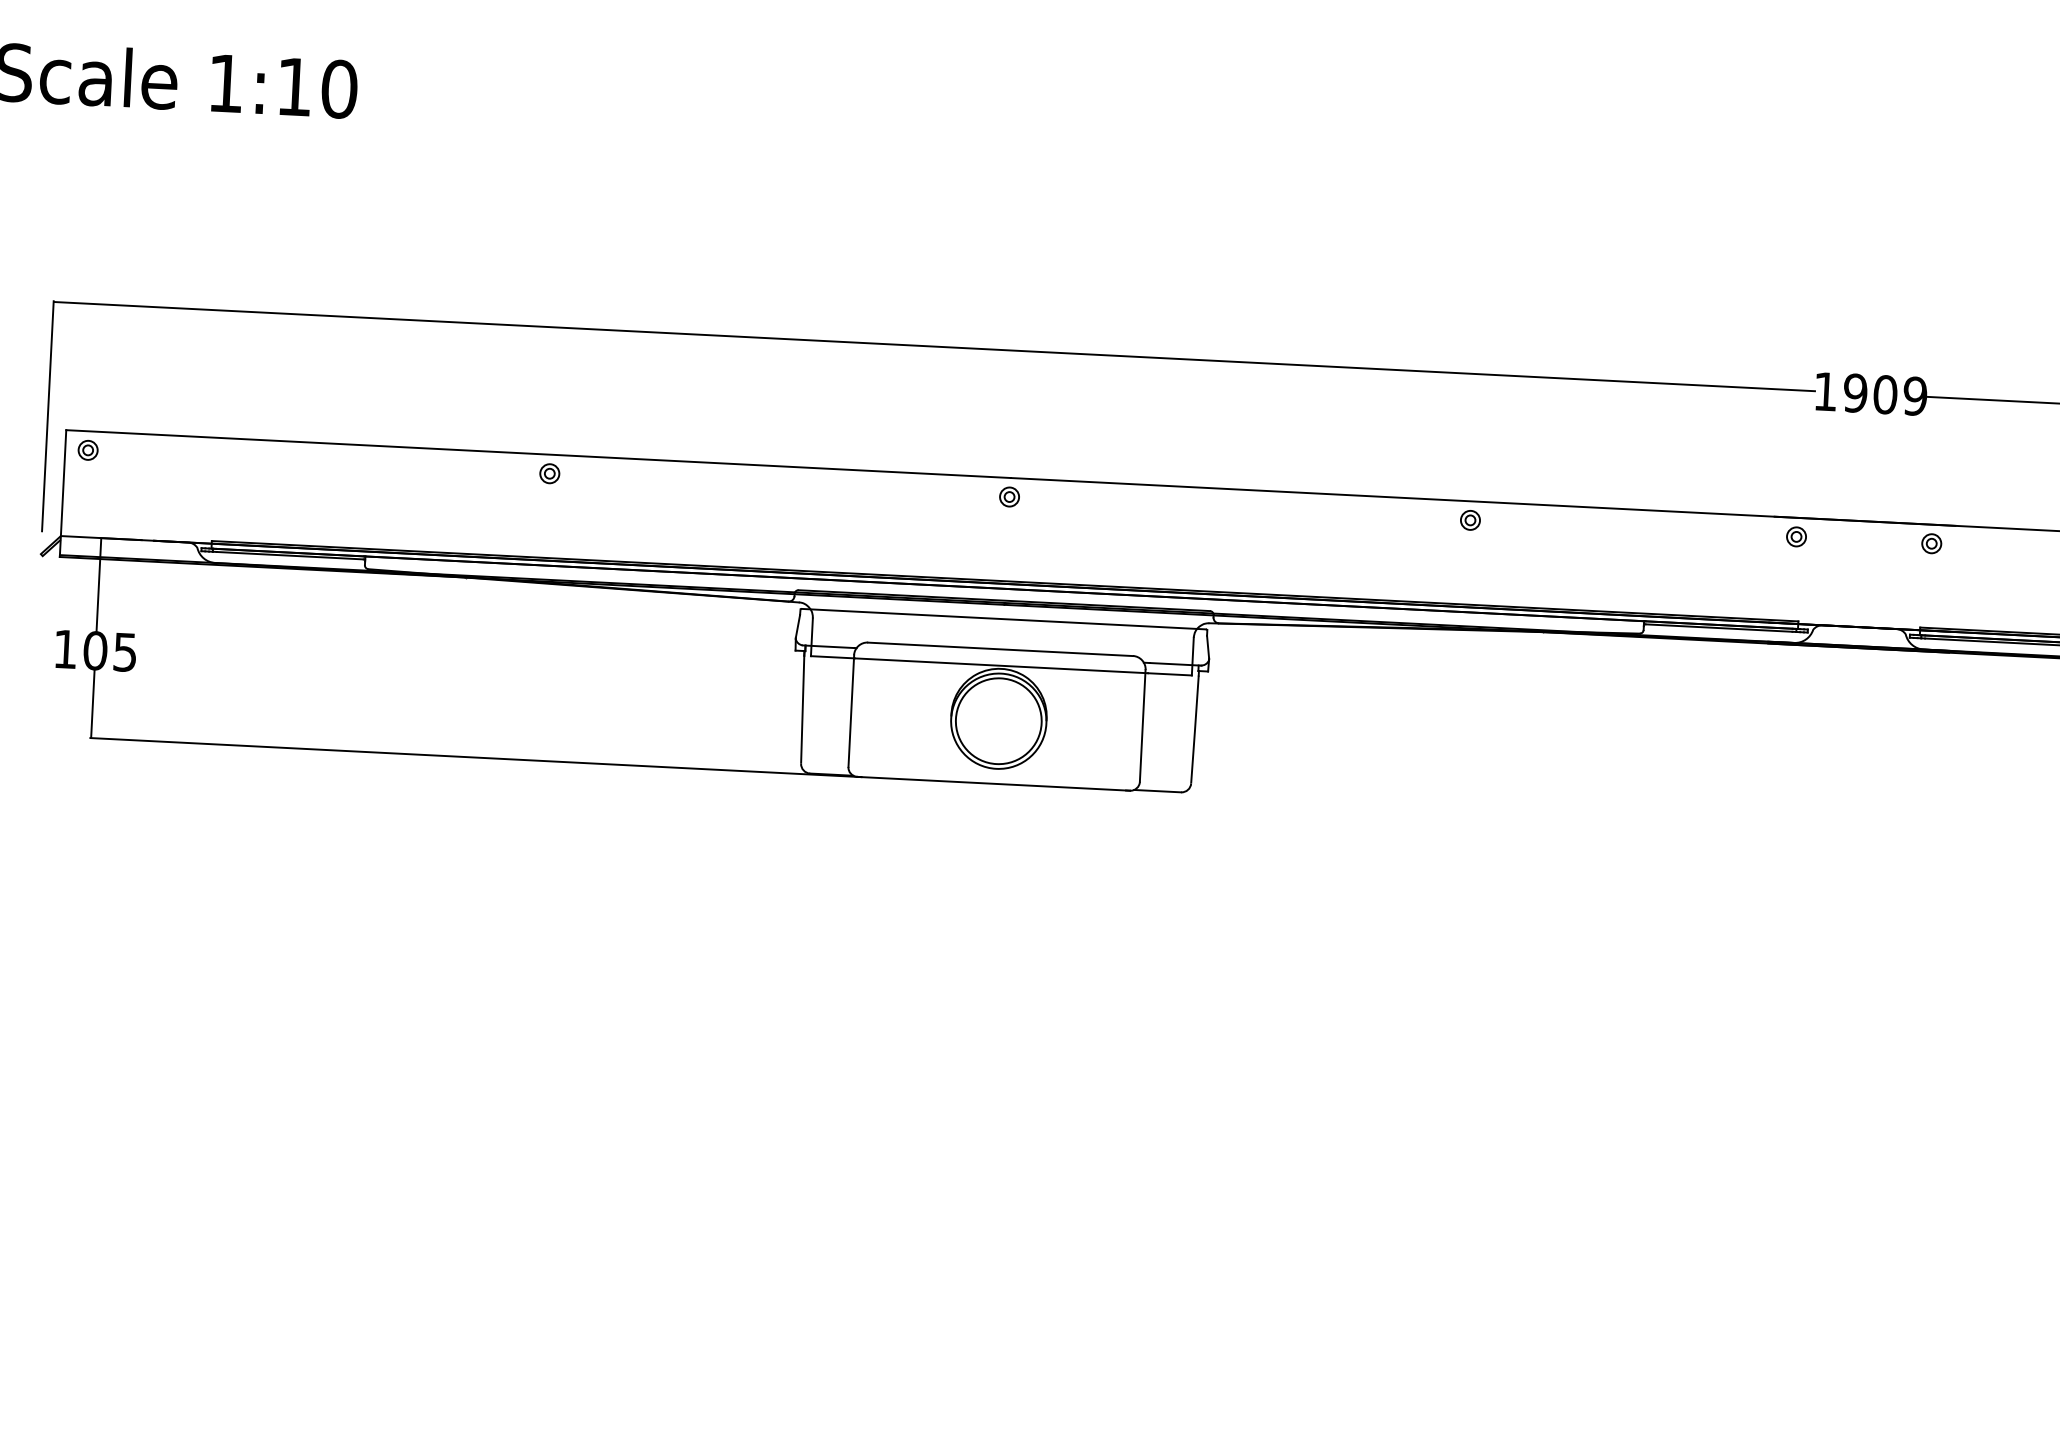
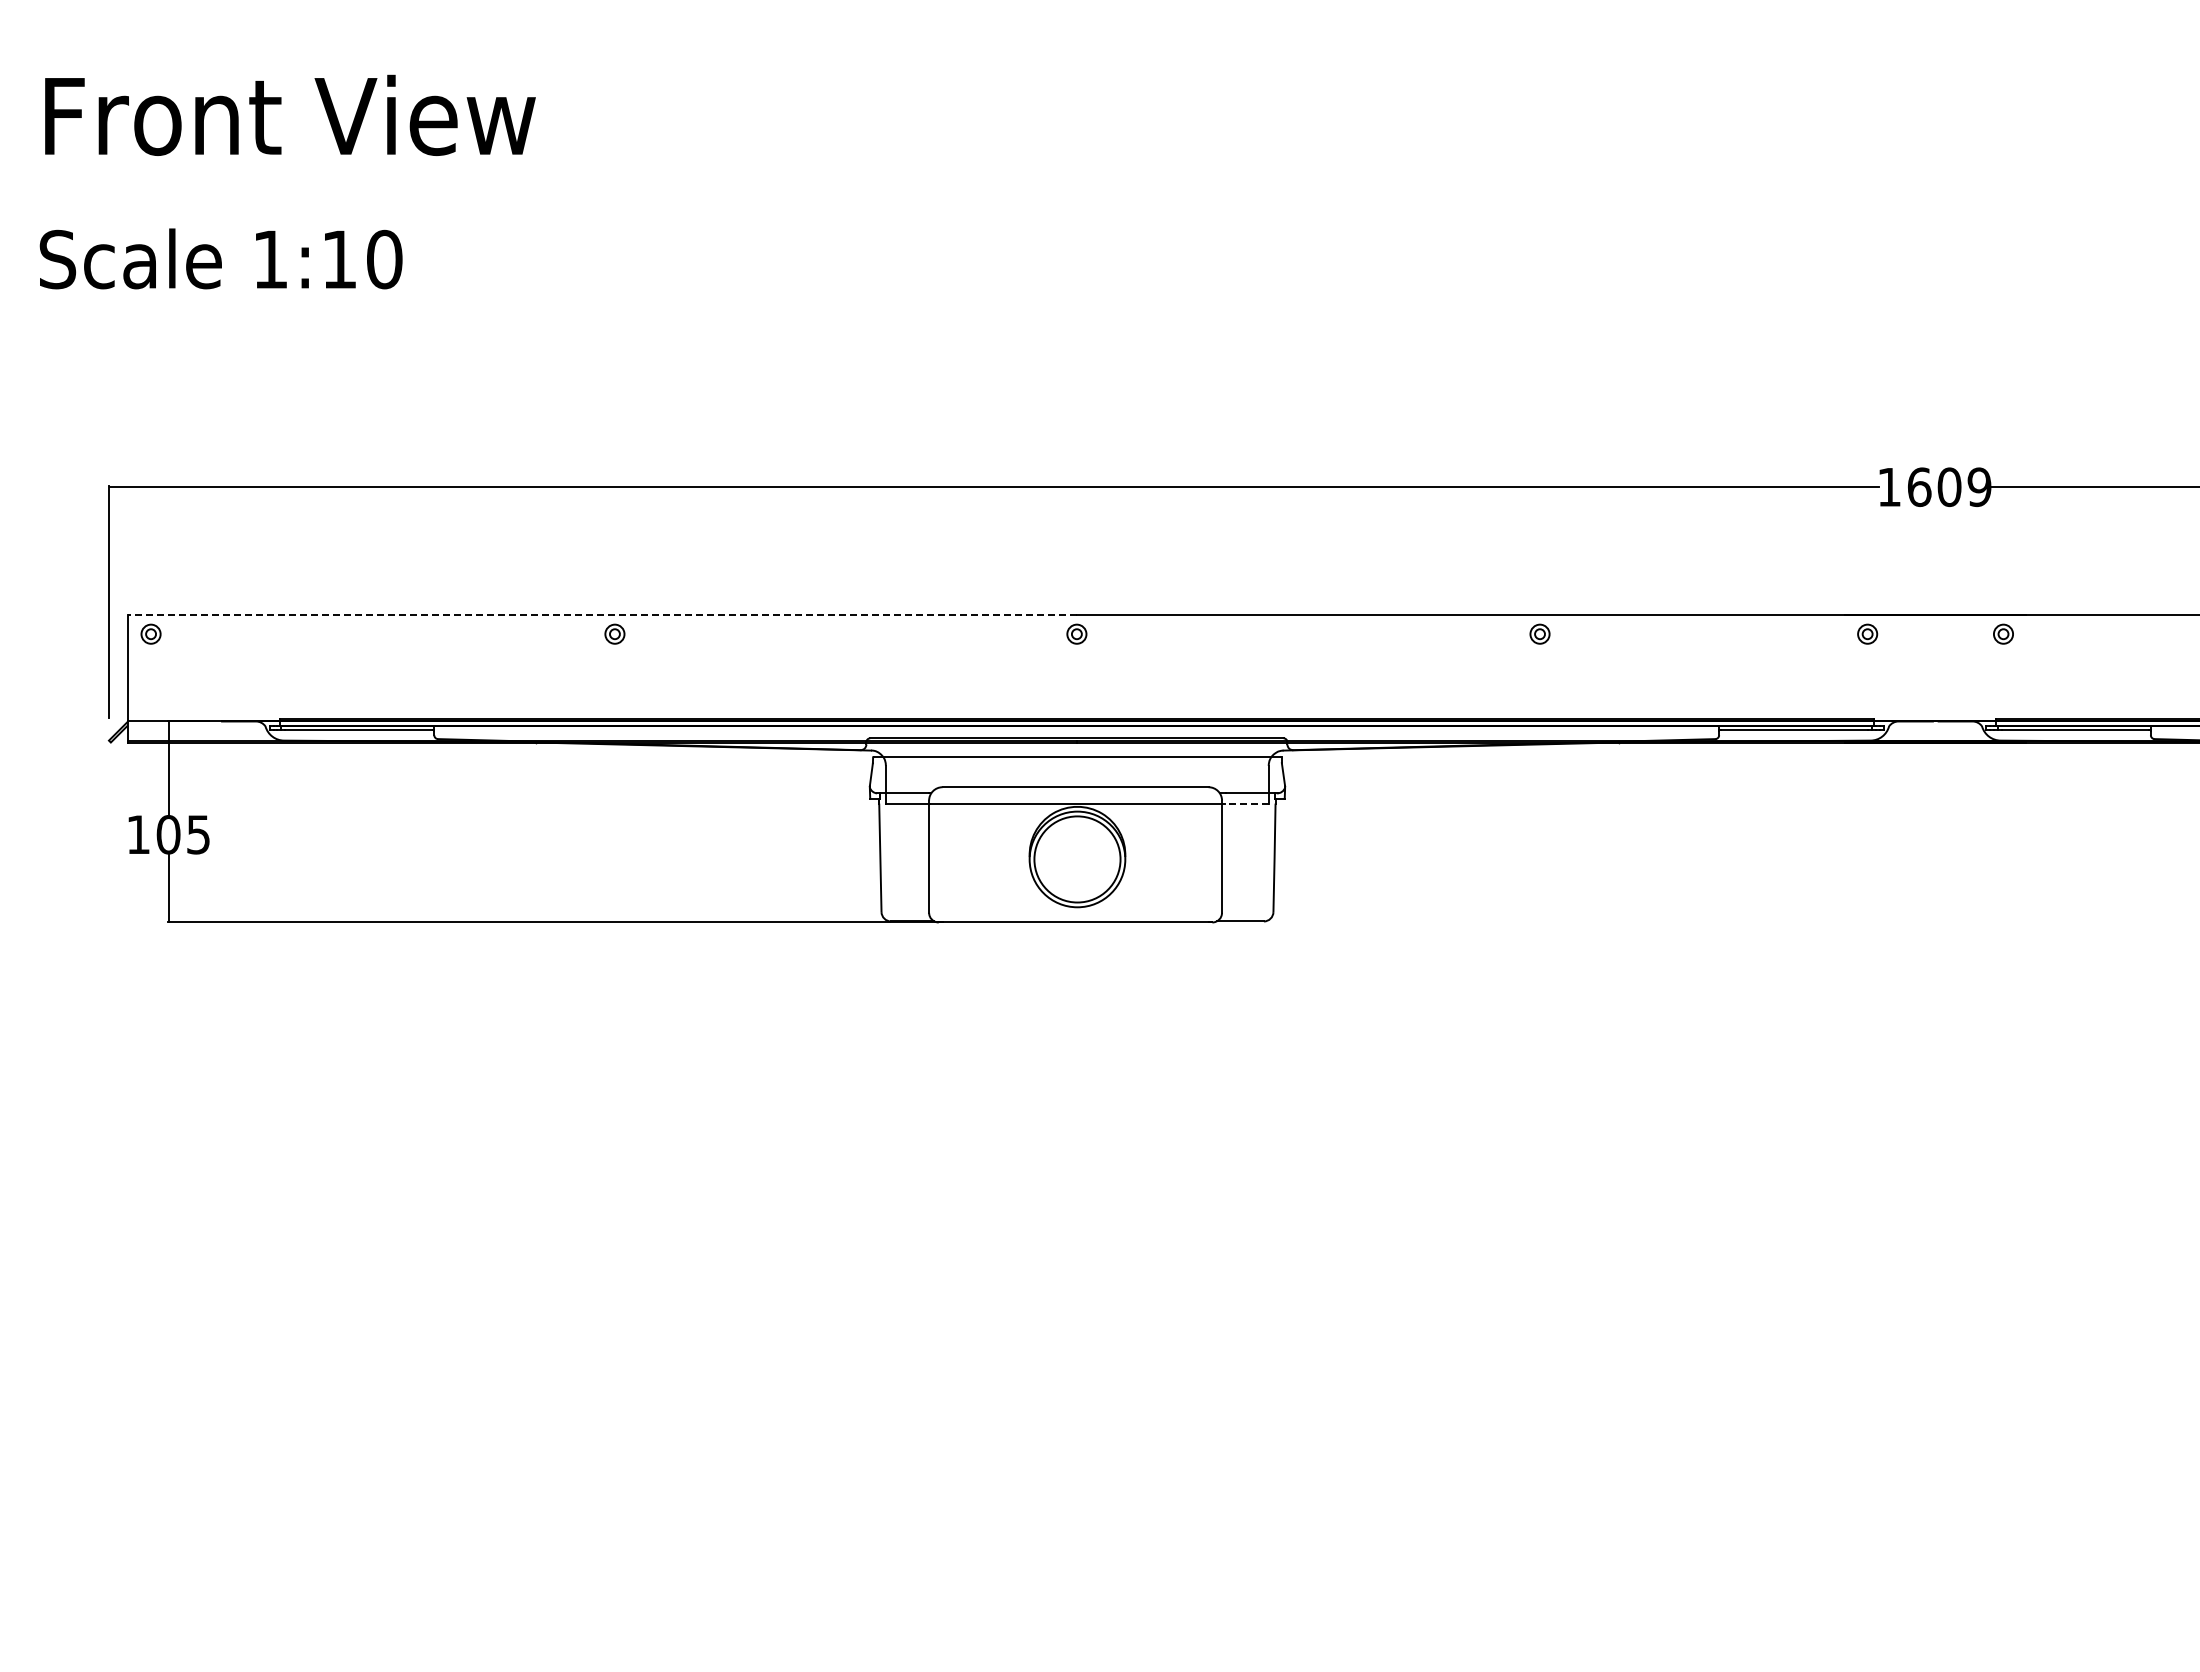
text: (1855, 393) -> (1919, 487), 1909 -> 1609
line: (538, 454) -> (602, 615), solid -> dashed
line: (1169, 674) -> (1246, 803), solid -> dashed

